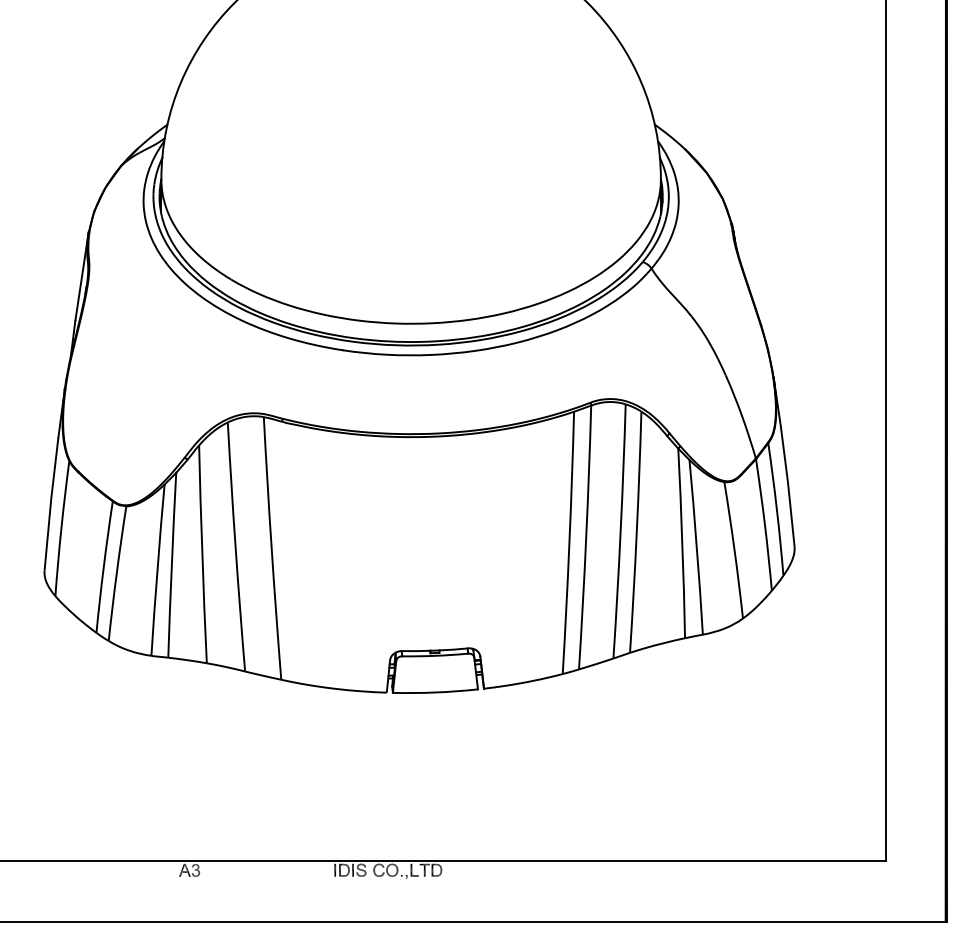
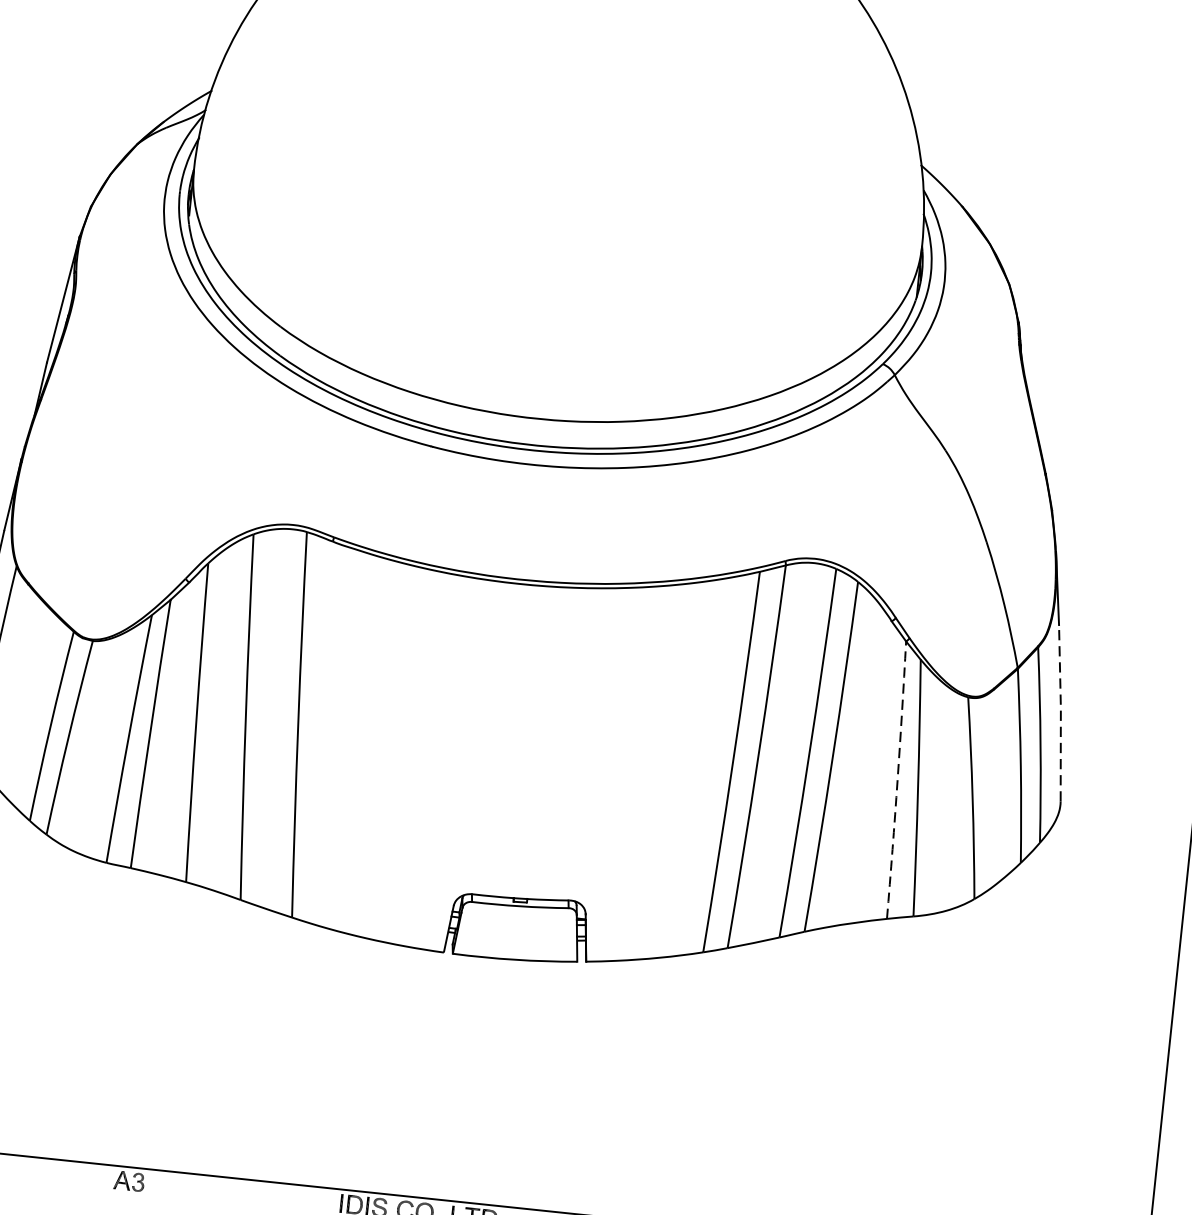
line: (788, 485) -> (1061, 712), solid -> dashed
arc: (682, 543) -> (897, 780), solid -> dashed

